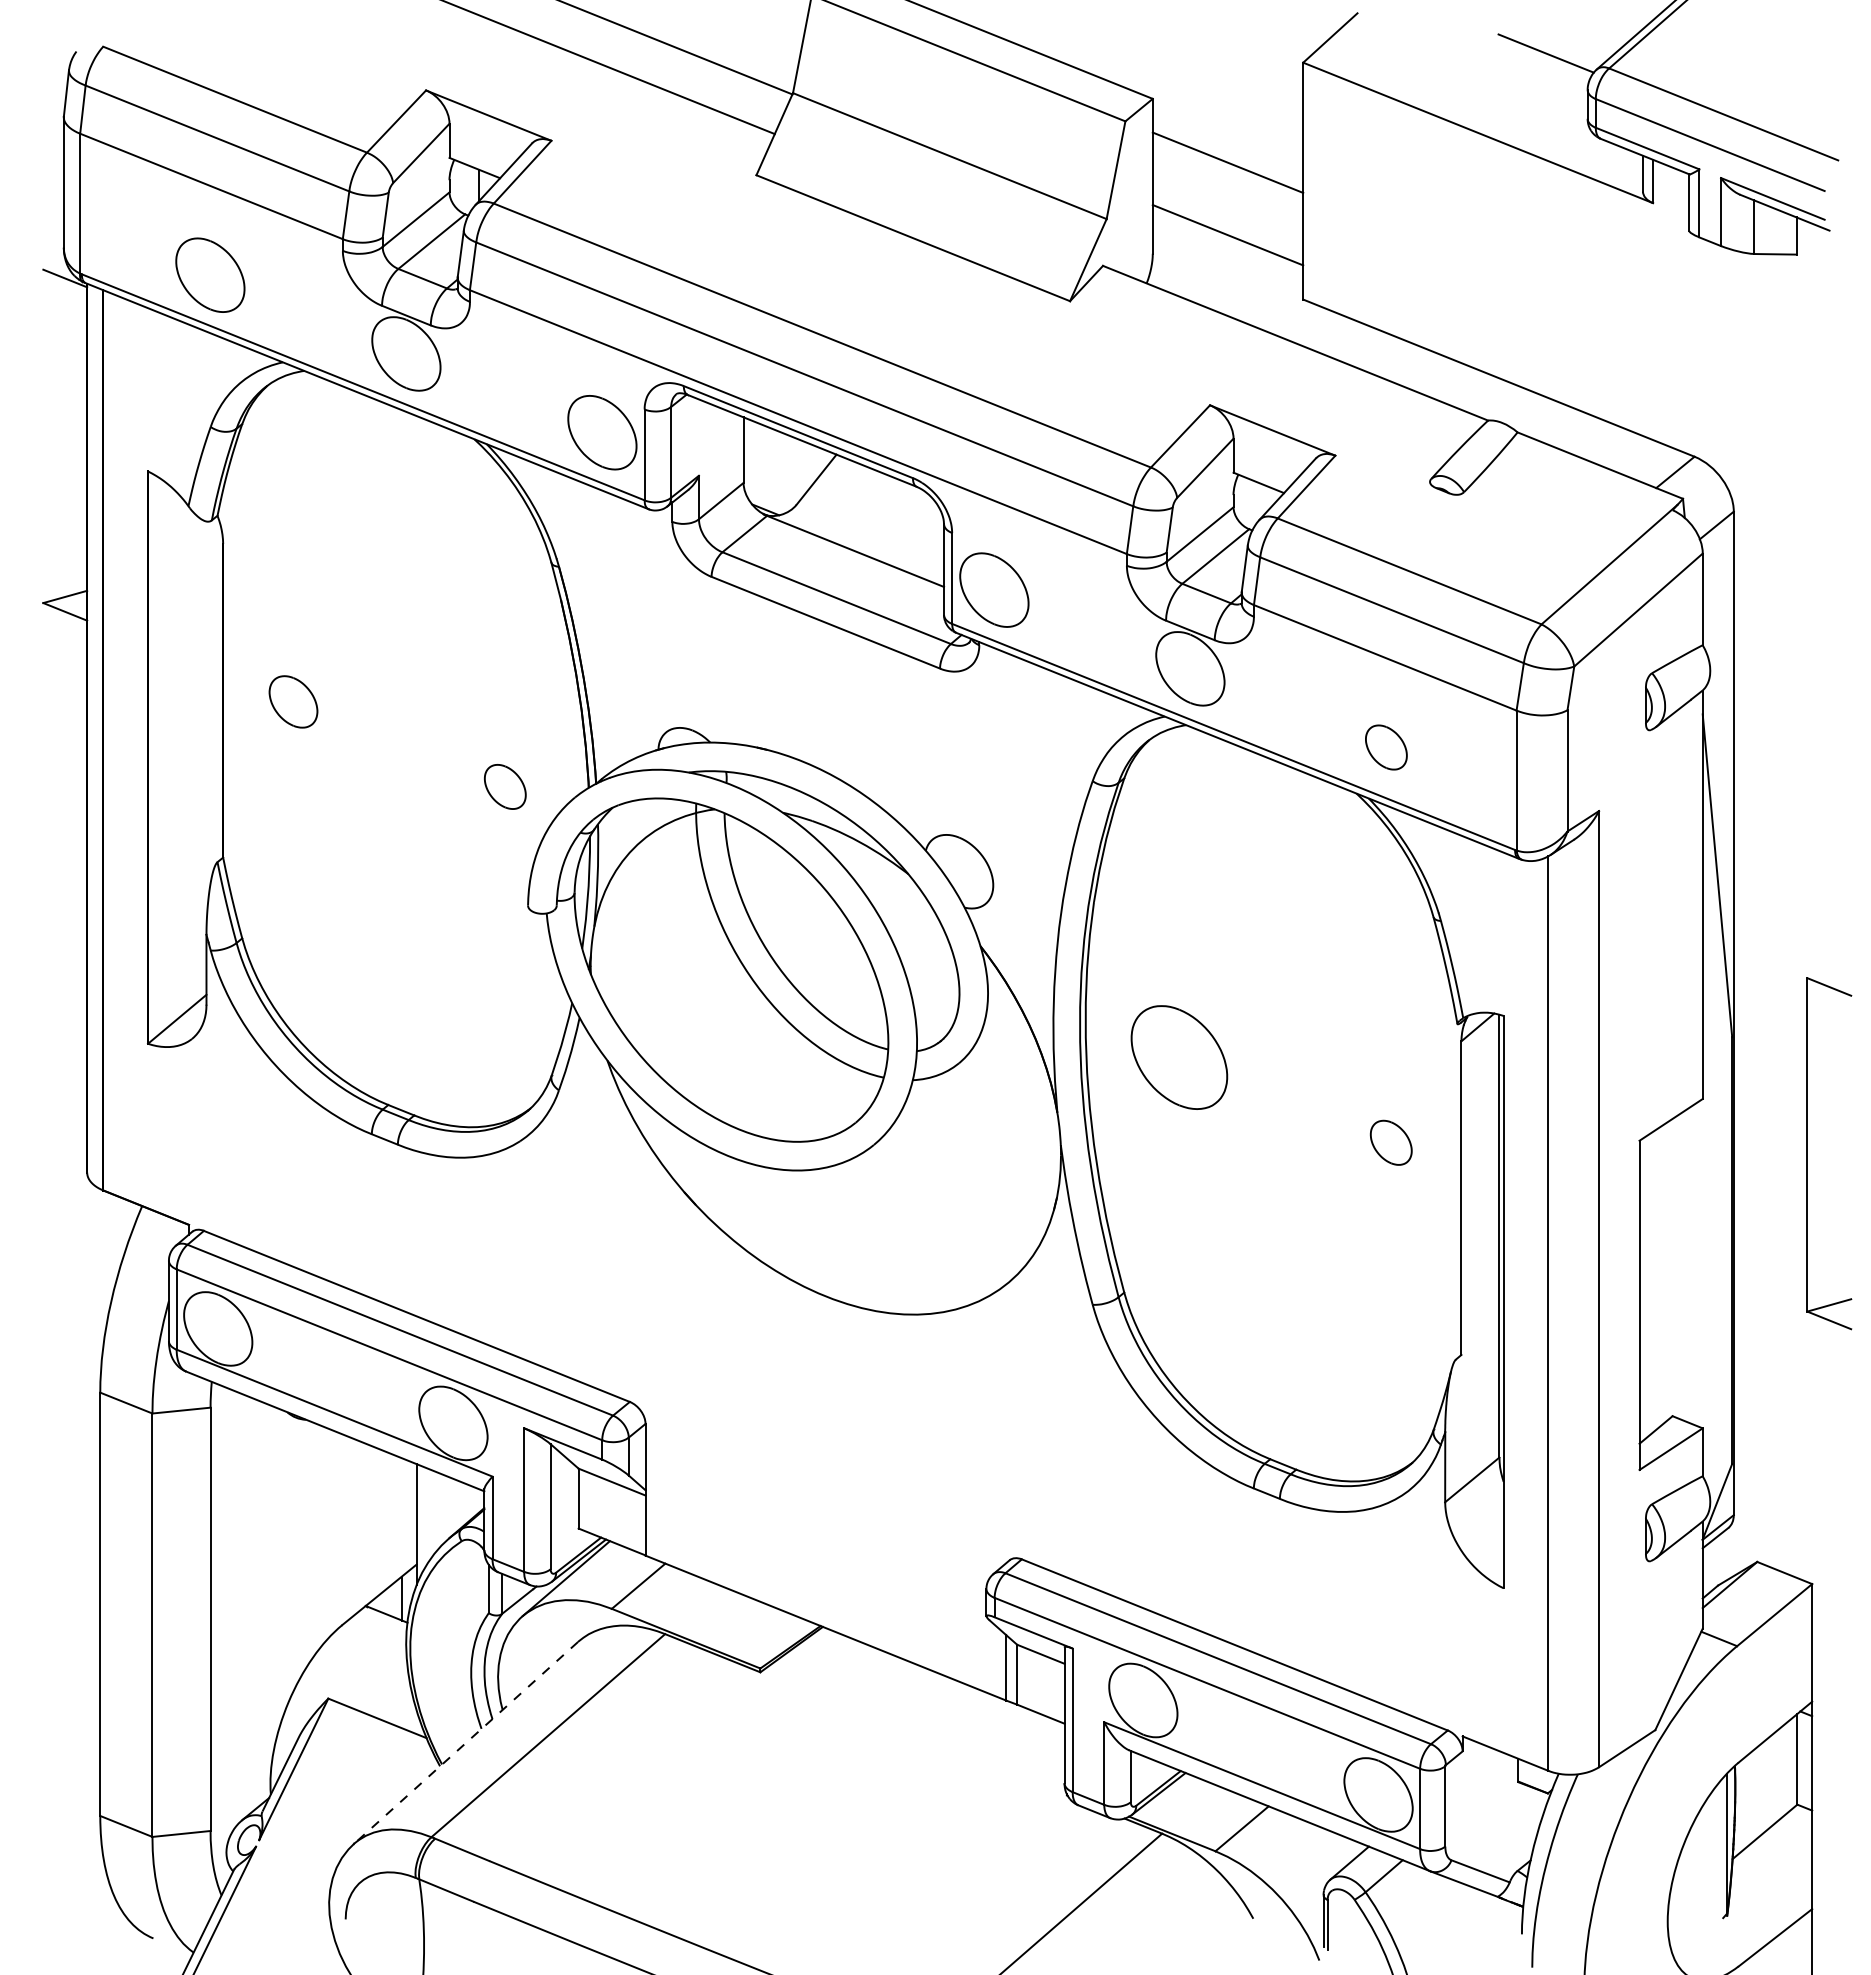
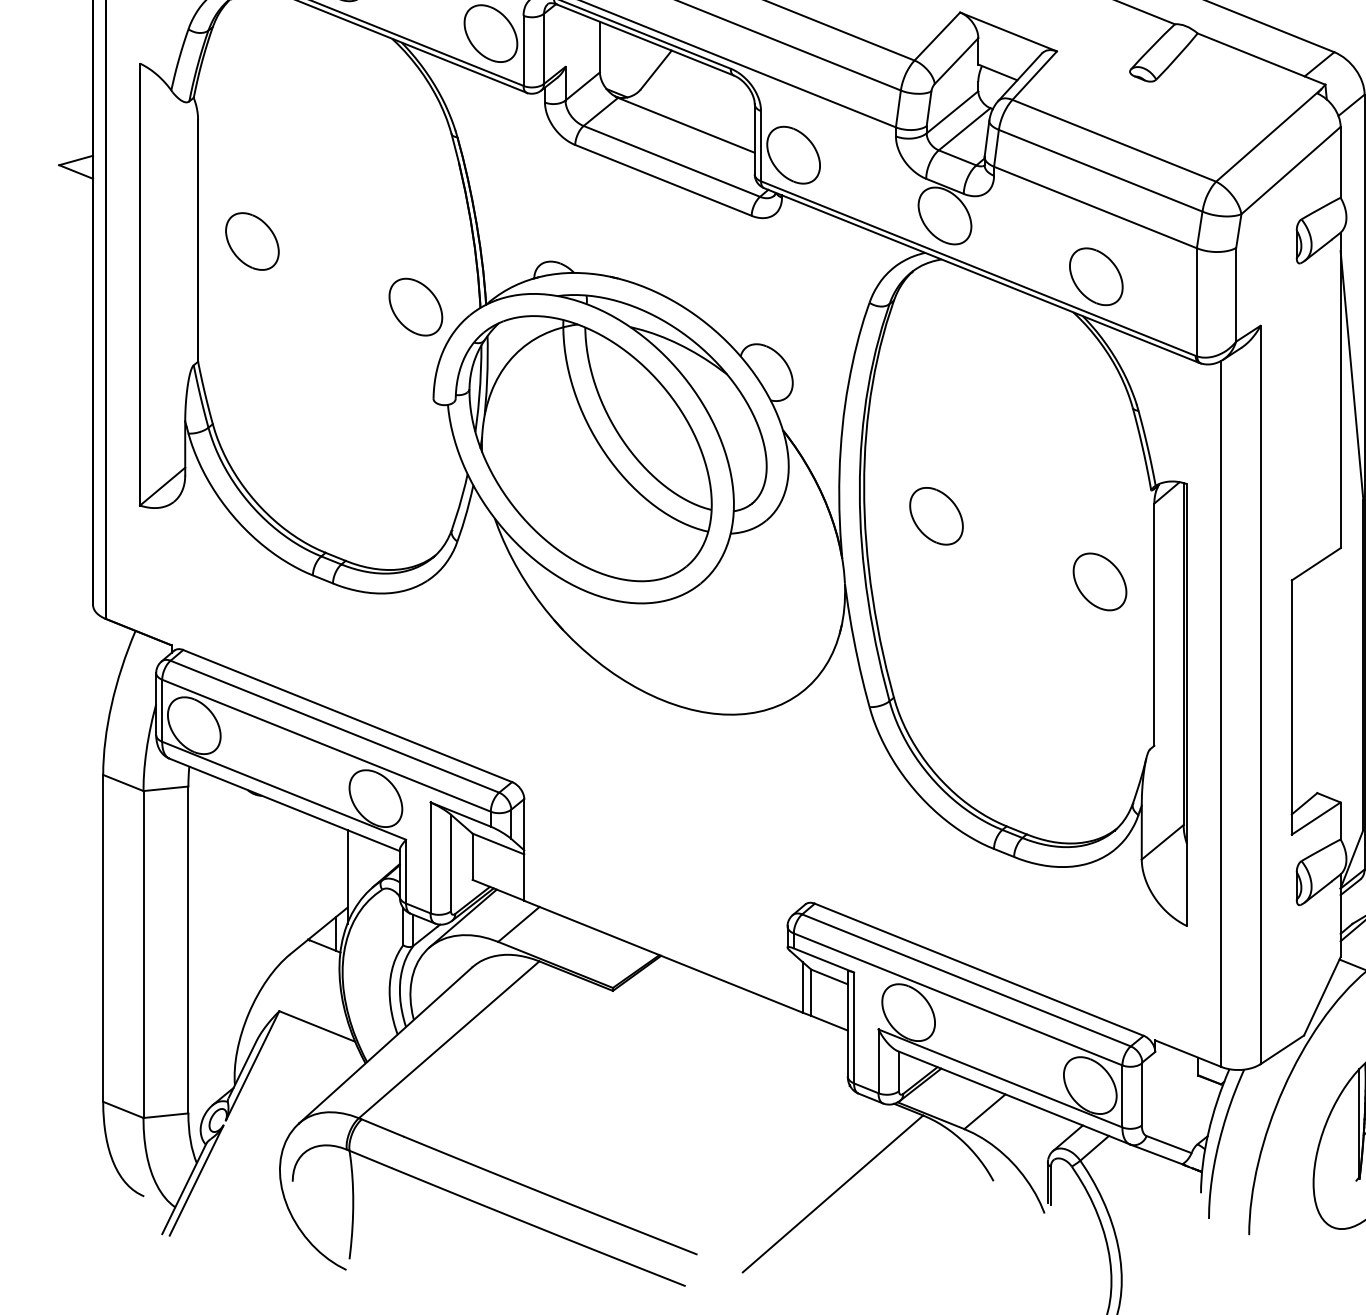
part: (293, 701) -> (252, 241), size x1.43
part: (1386, 747) -> (1096, 276), size x1.67
part: (505, 786) -> (416, 306), size x1.67
part: (1179, 1057) -> (936, 516), size x0.71
part: (1391, 1142) -> (1100, 581), size x1.67
line: (465, 1743) -> (385, 1045), dashed -> solid

